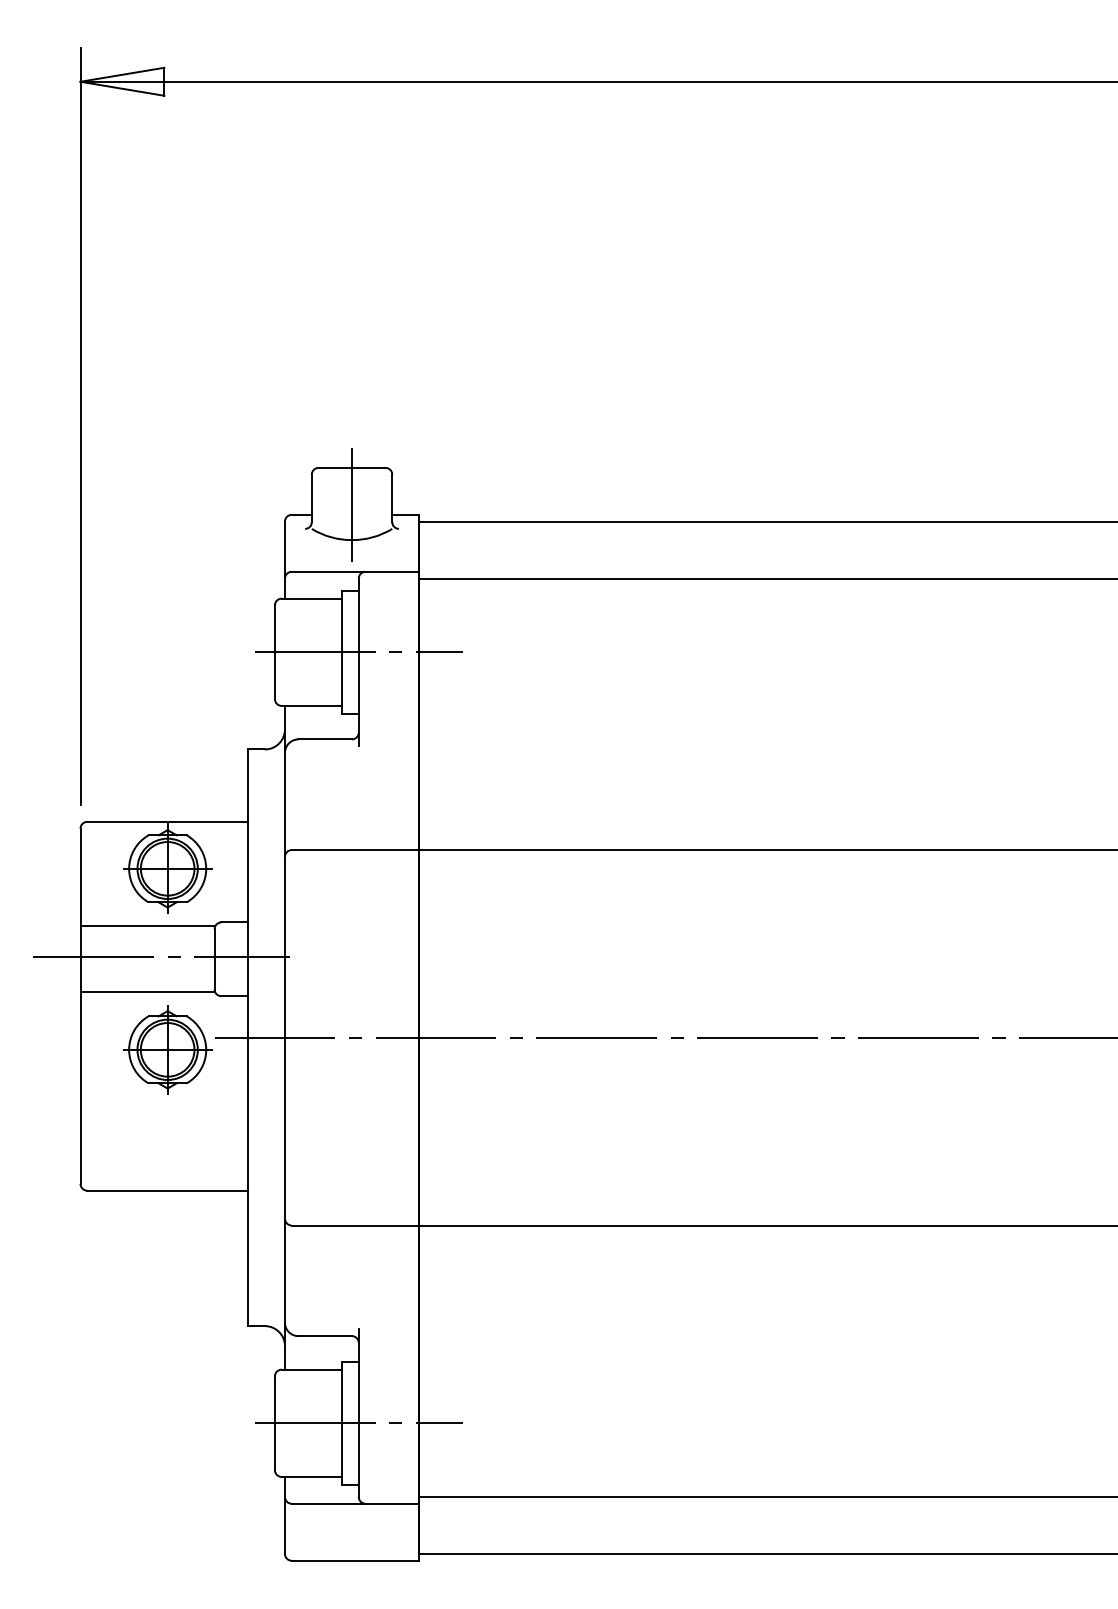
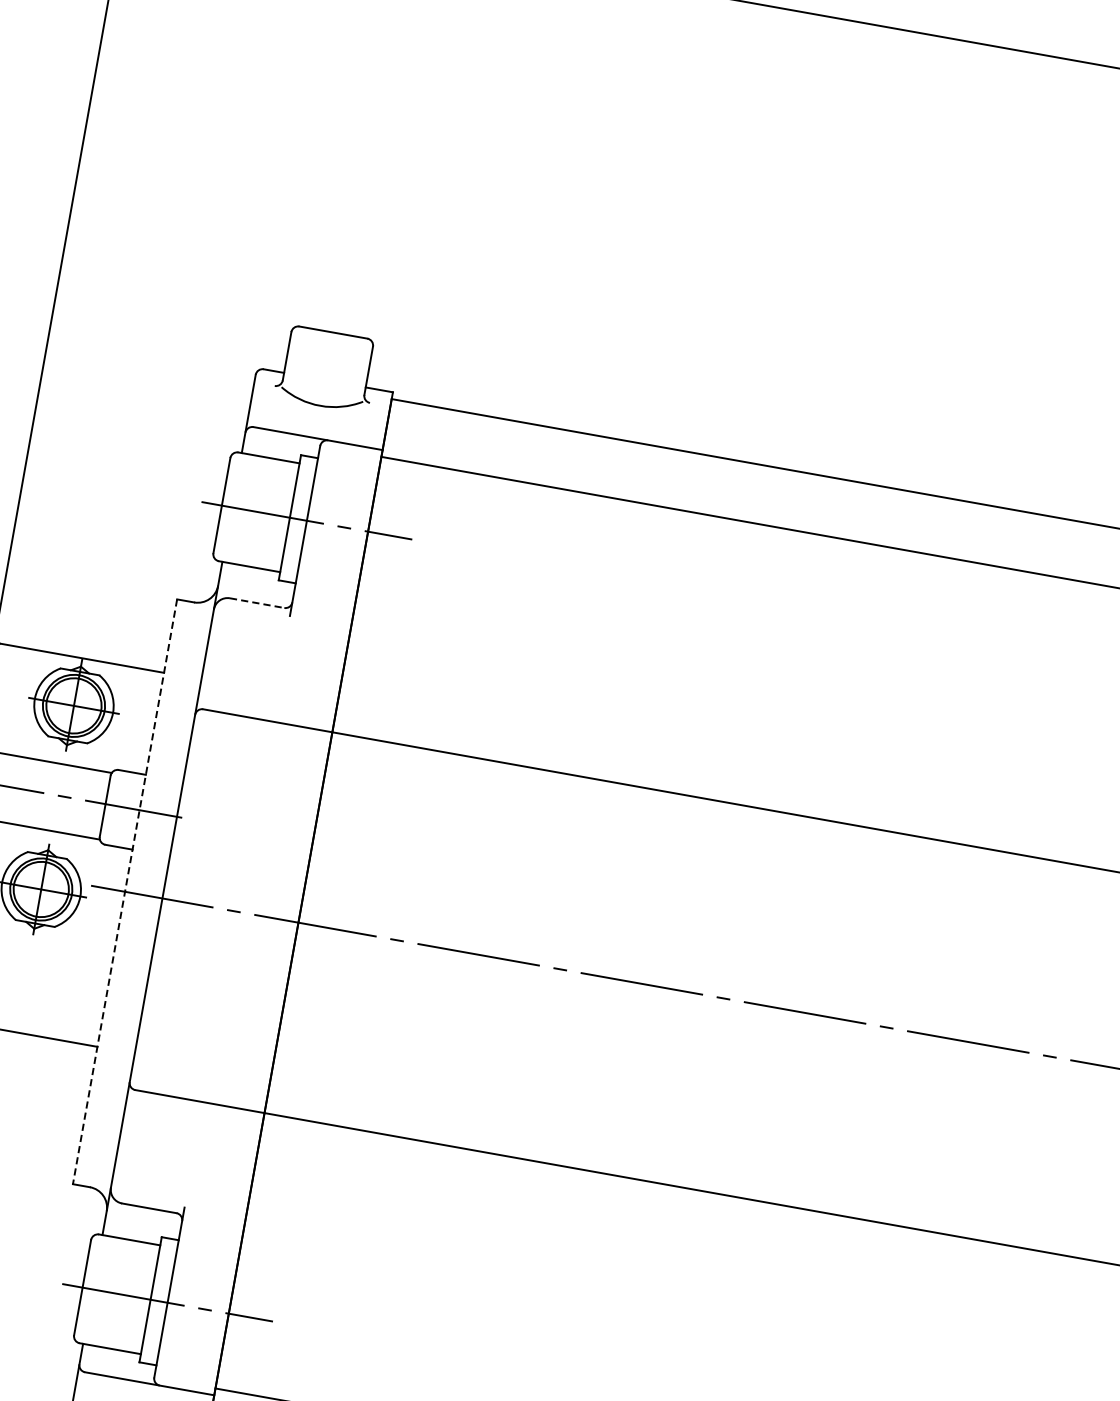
line: (352, 504) -> (327, 369), removed
line: (325, 739) -> (257, 603), solid -> dashed
line: (248, 1038) -> (125, 892), solid -> dashed

